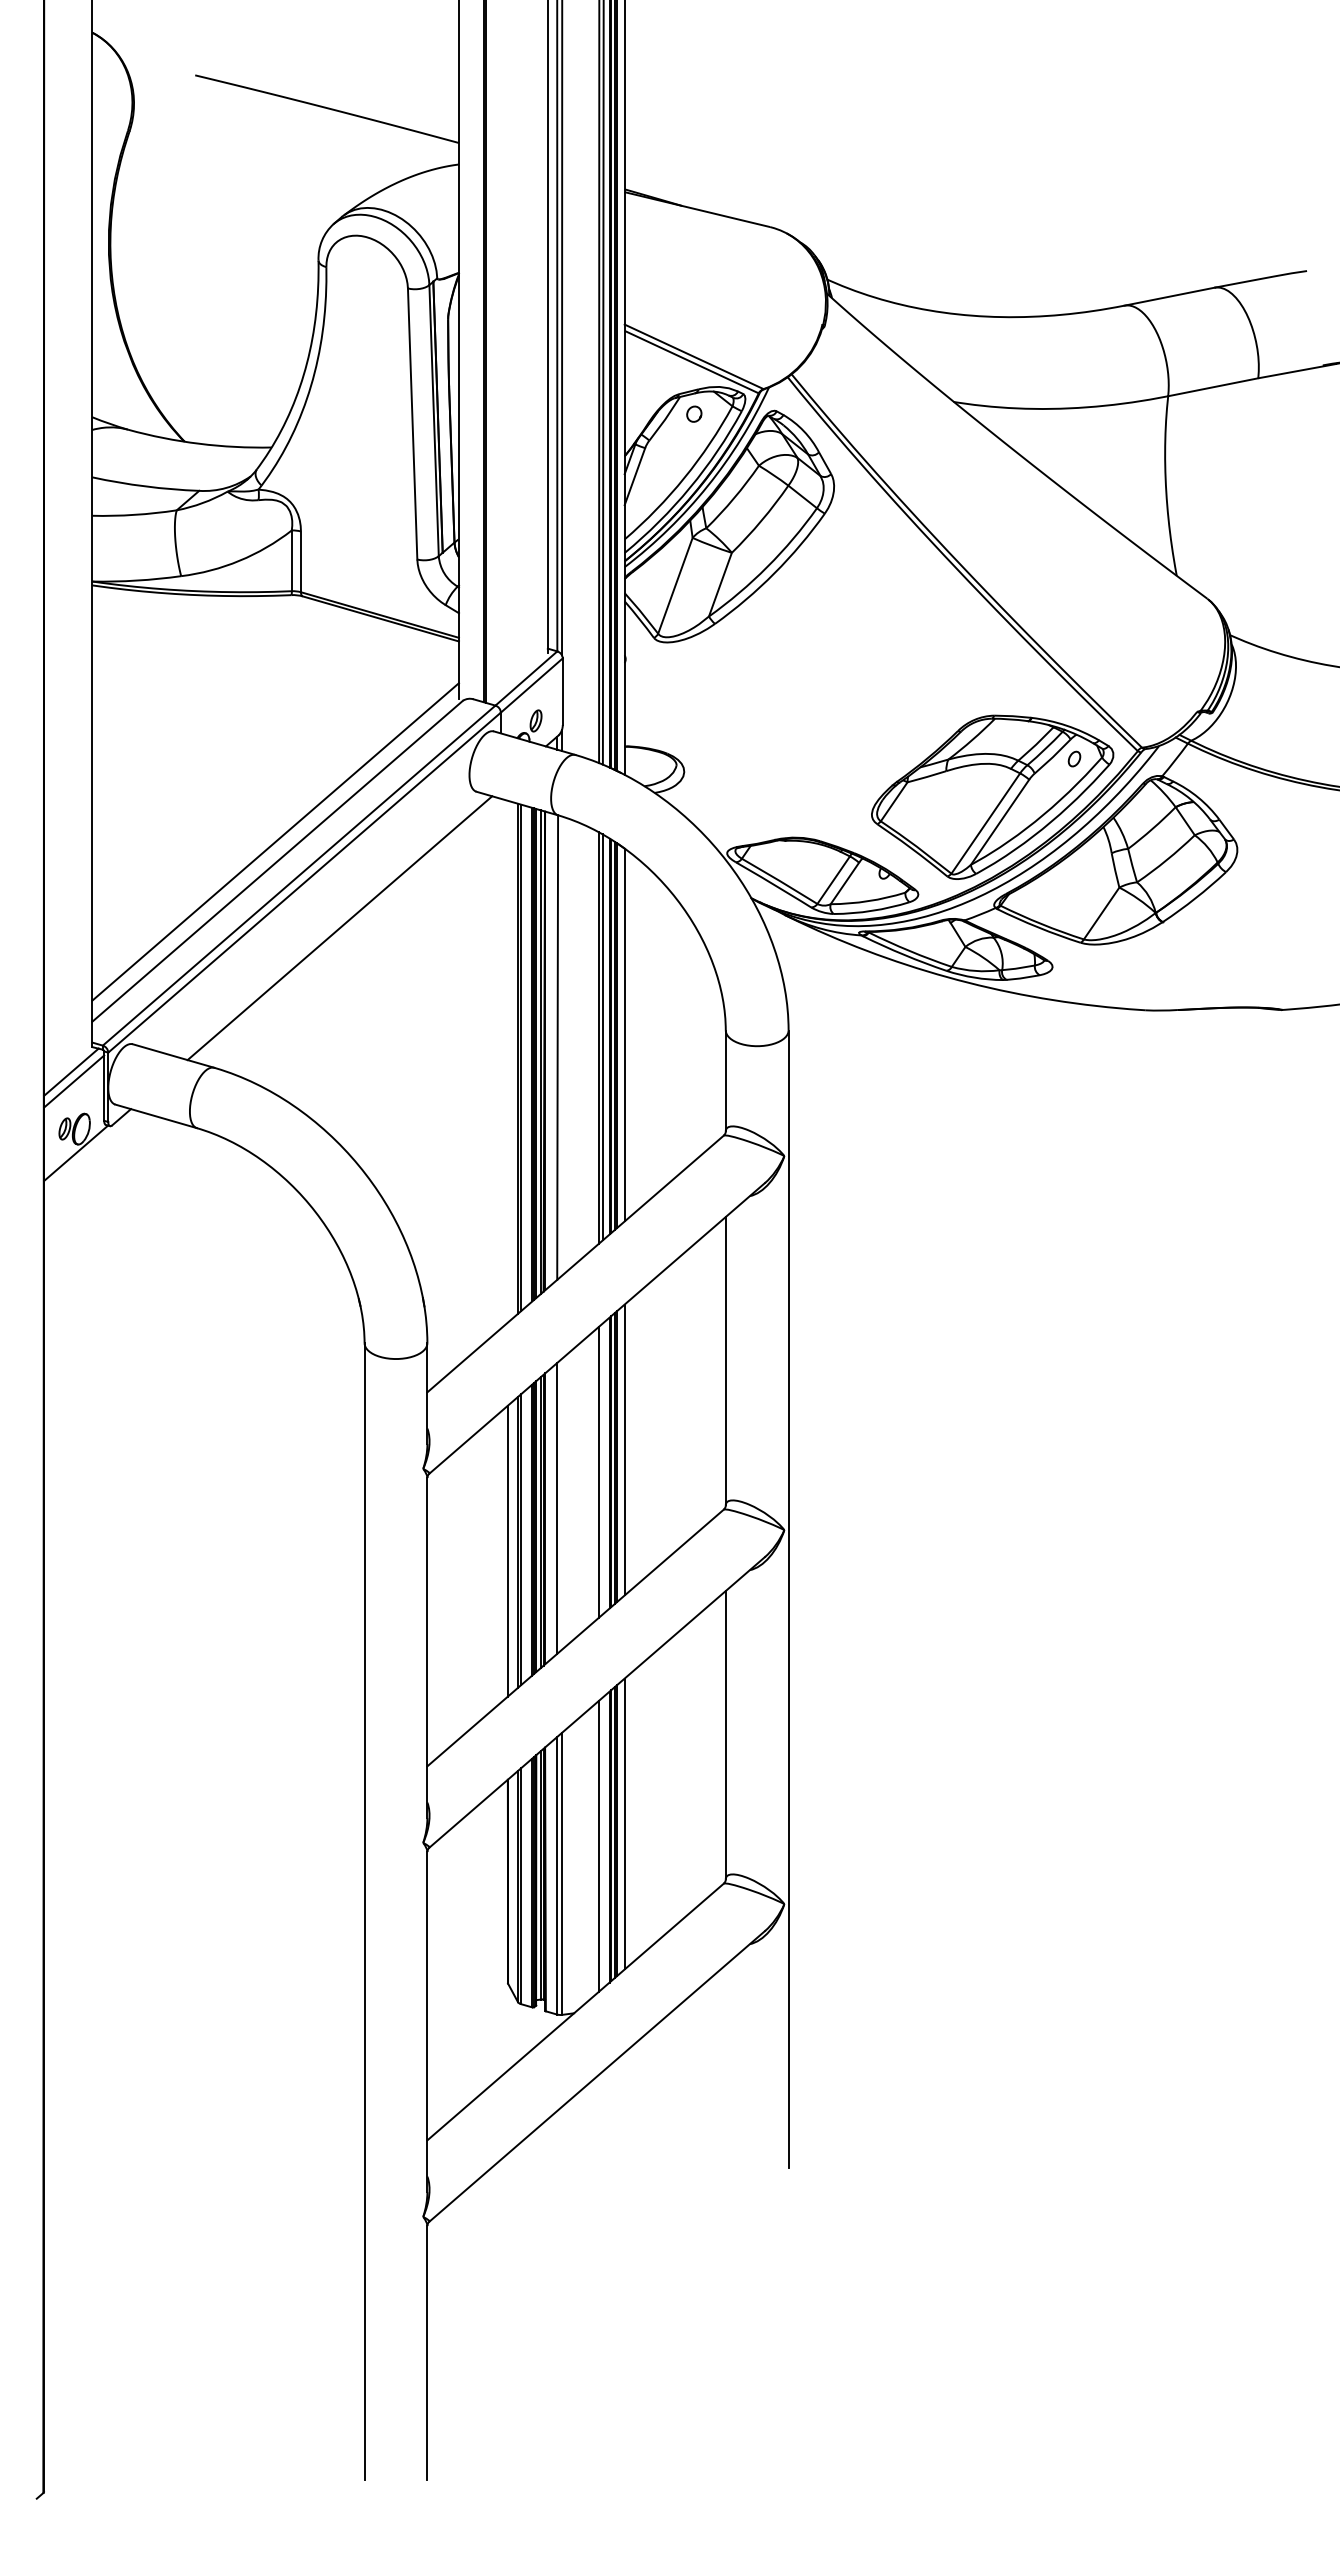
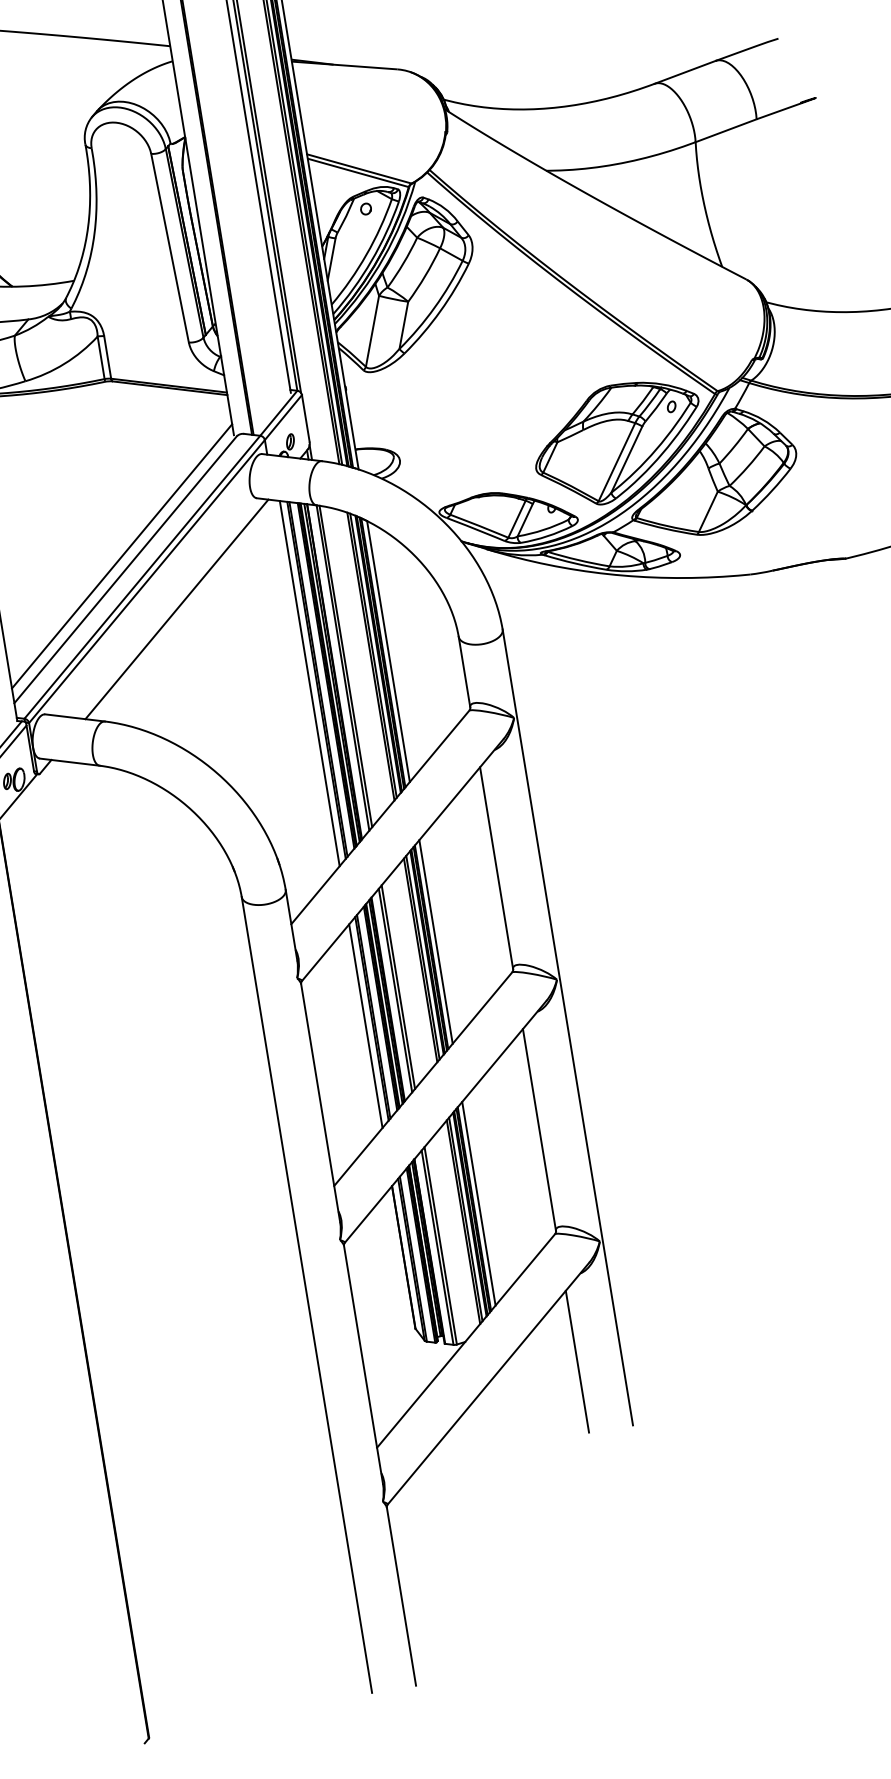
line: (562, 1045) -> (346, 666), added
line: (507, 1061) -> (309, 683), added
line: (602, 1468) -> (422, 957), added
line: (562, 1503) -> (398, 986), added
line: (602, 1842) -> (465, 1219), added
line: (725, 2066) -> (577, 1361), added

